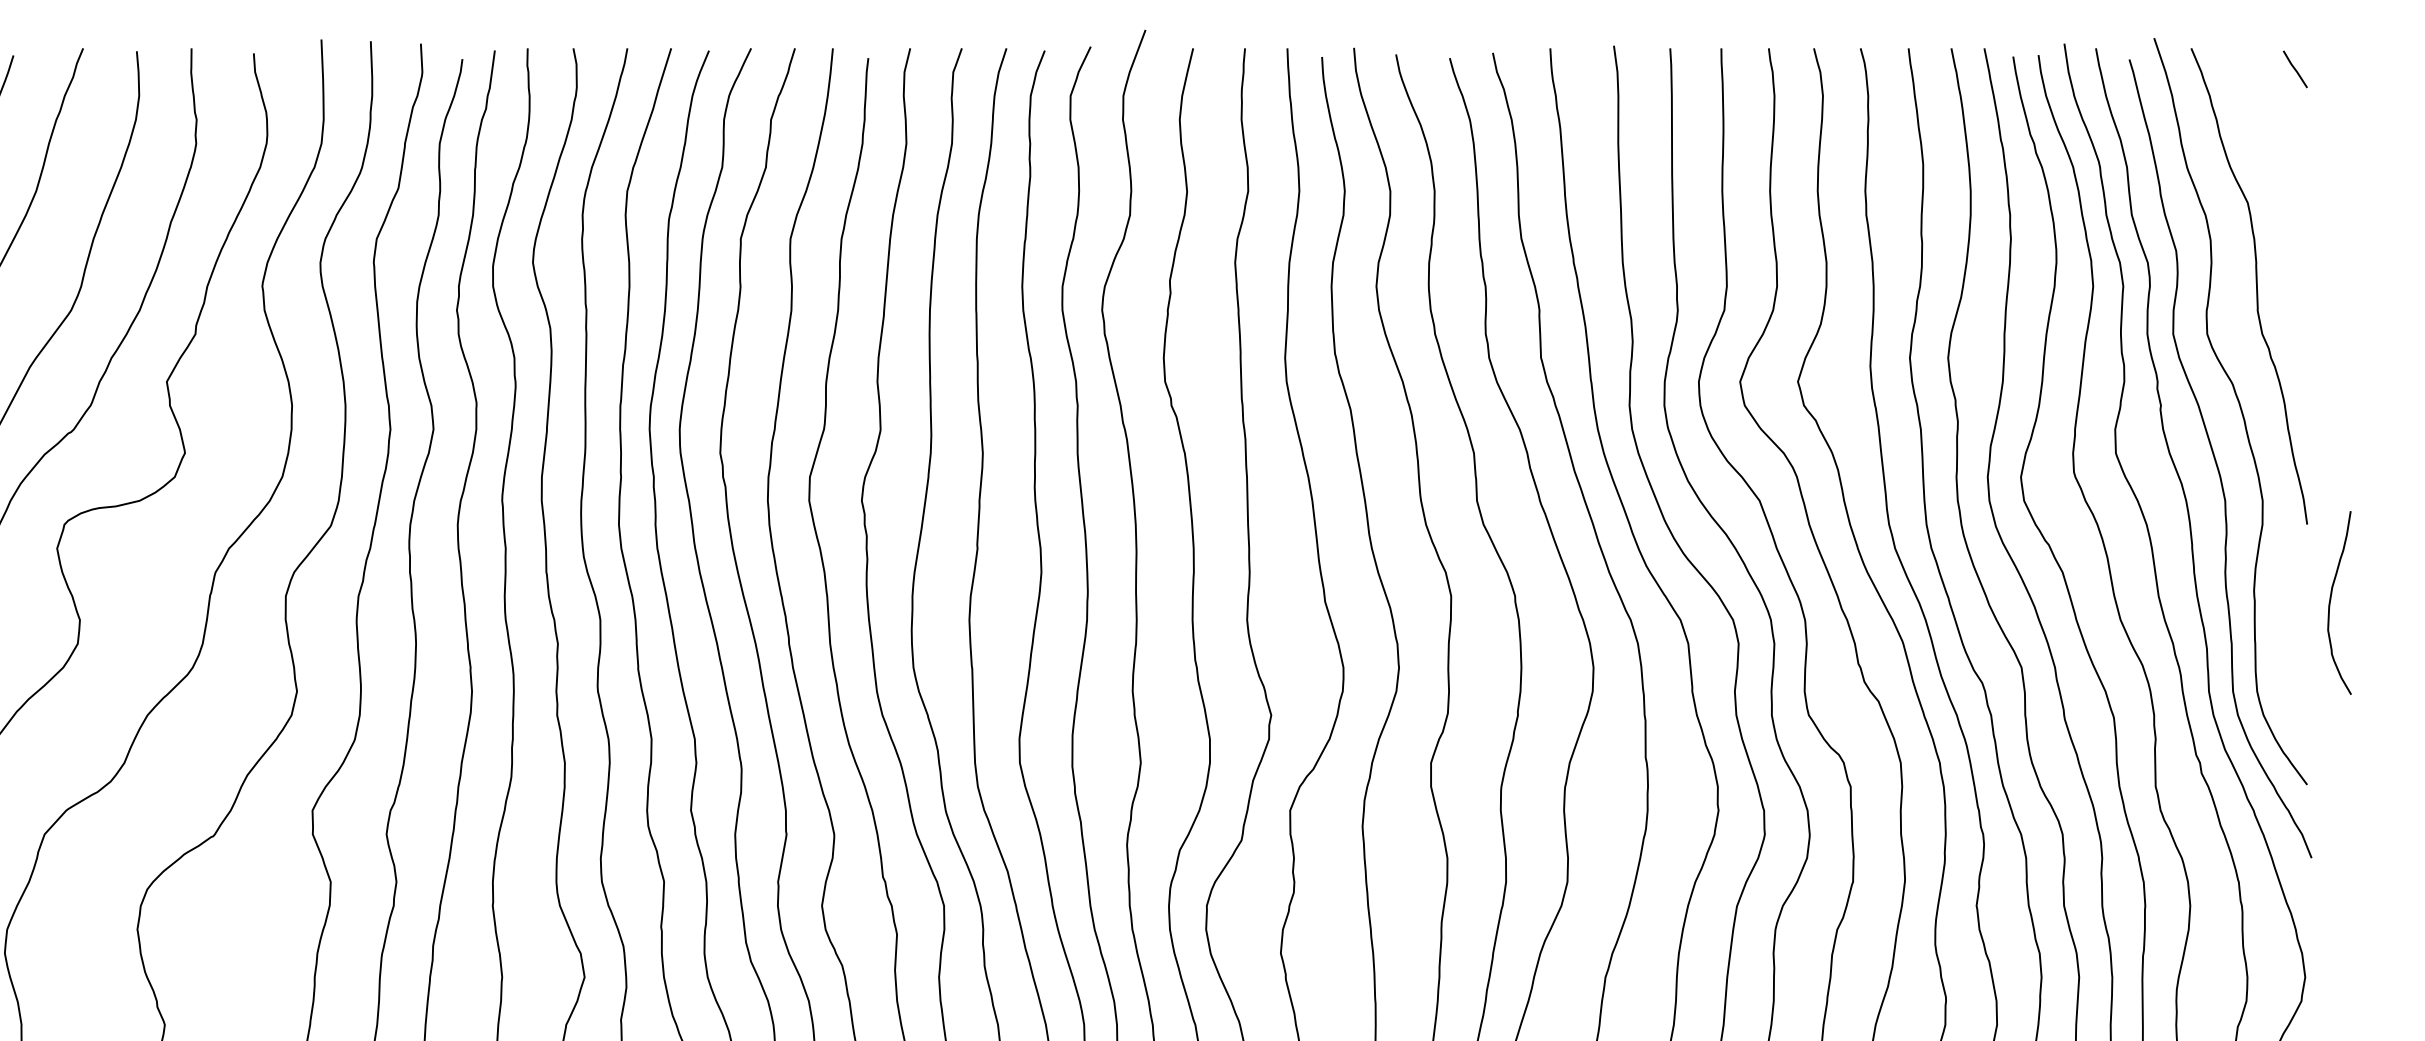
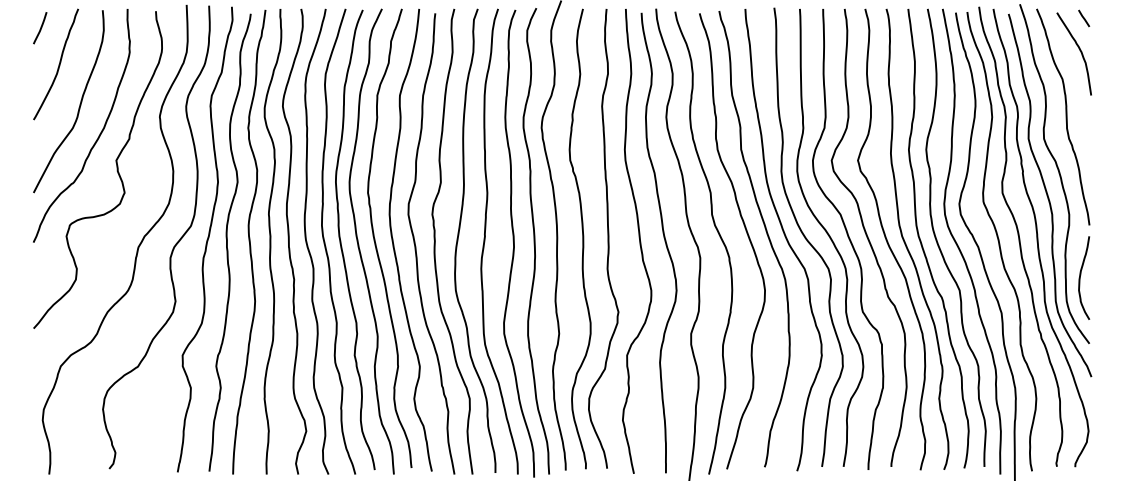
curve: (2285, 139) -> (1079, 50), added
curve: (2333, 597) -> (1081, 275), moved

